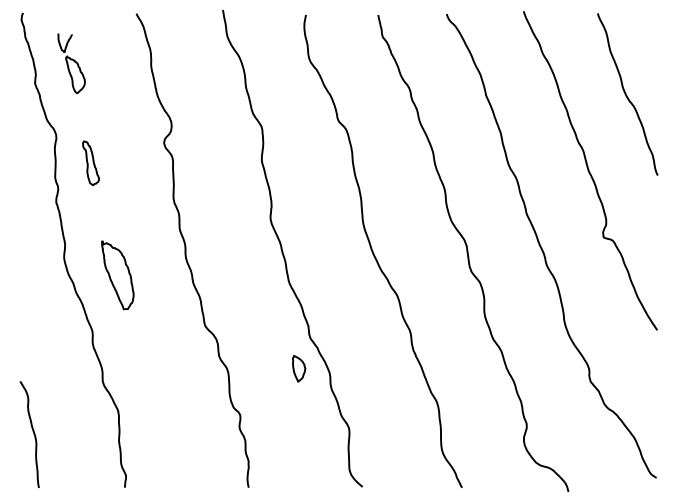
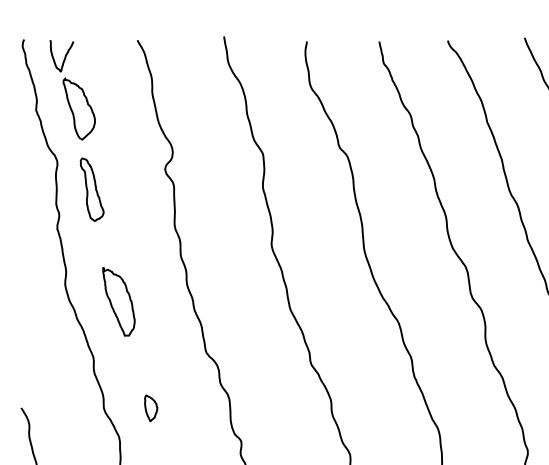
part: (71, 63) -> (72, 90), size x1.67
part: (90, 163) -> (91, 190), size x1.43
part: (299, 368) -> (151, 408), moved

